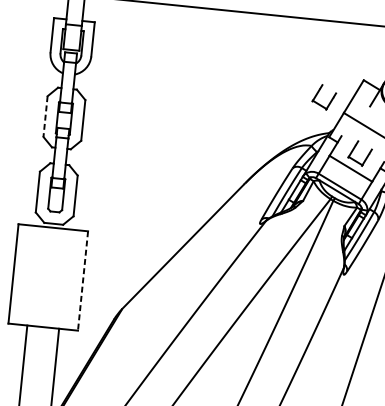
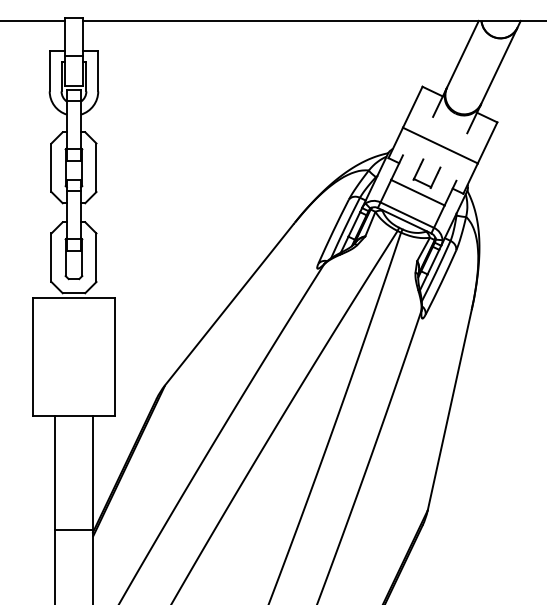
part: (318, 94) -> (370, 108), removed
line: (45, 117) -> (51, 168), dashed -> solid
line: (83, 281) -> (115, 357), dashed -> solid

